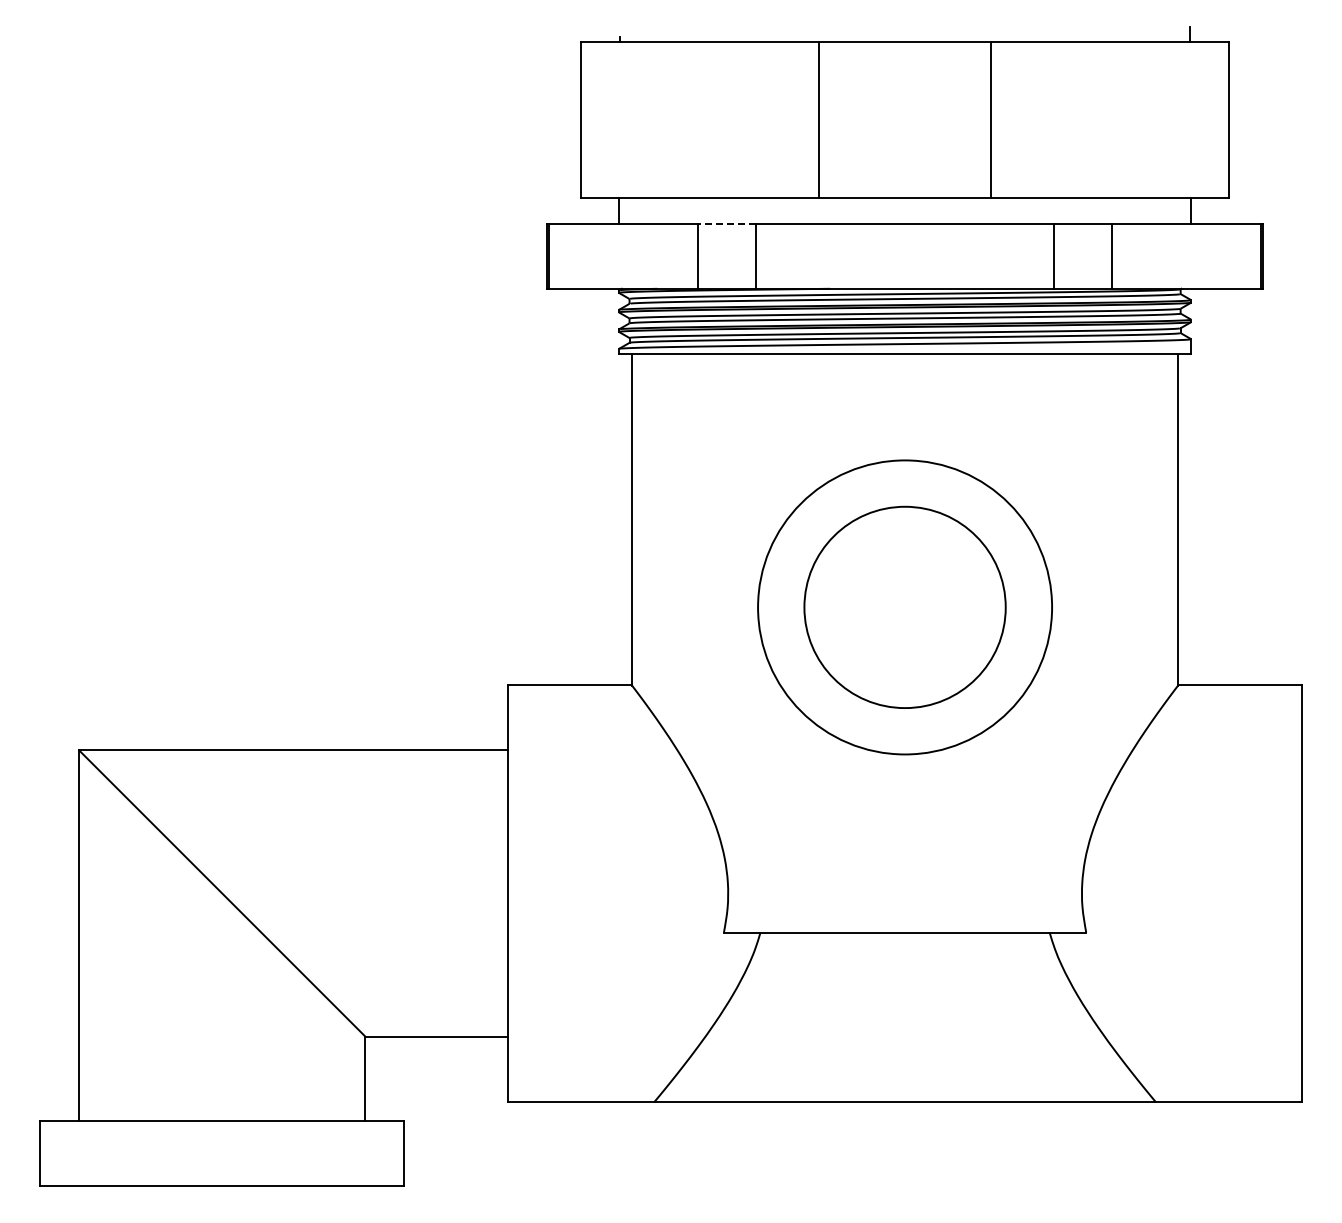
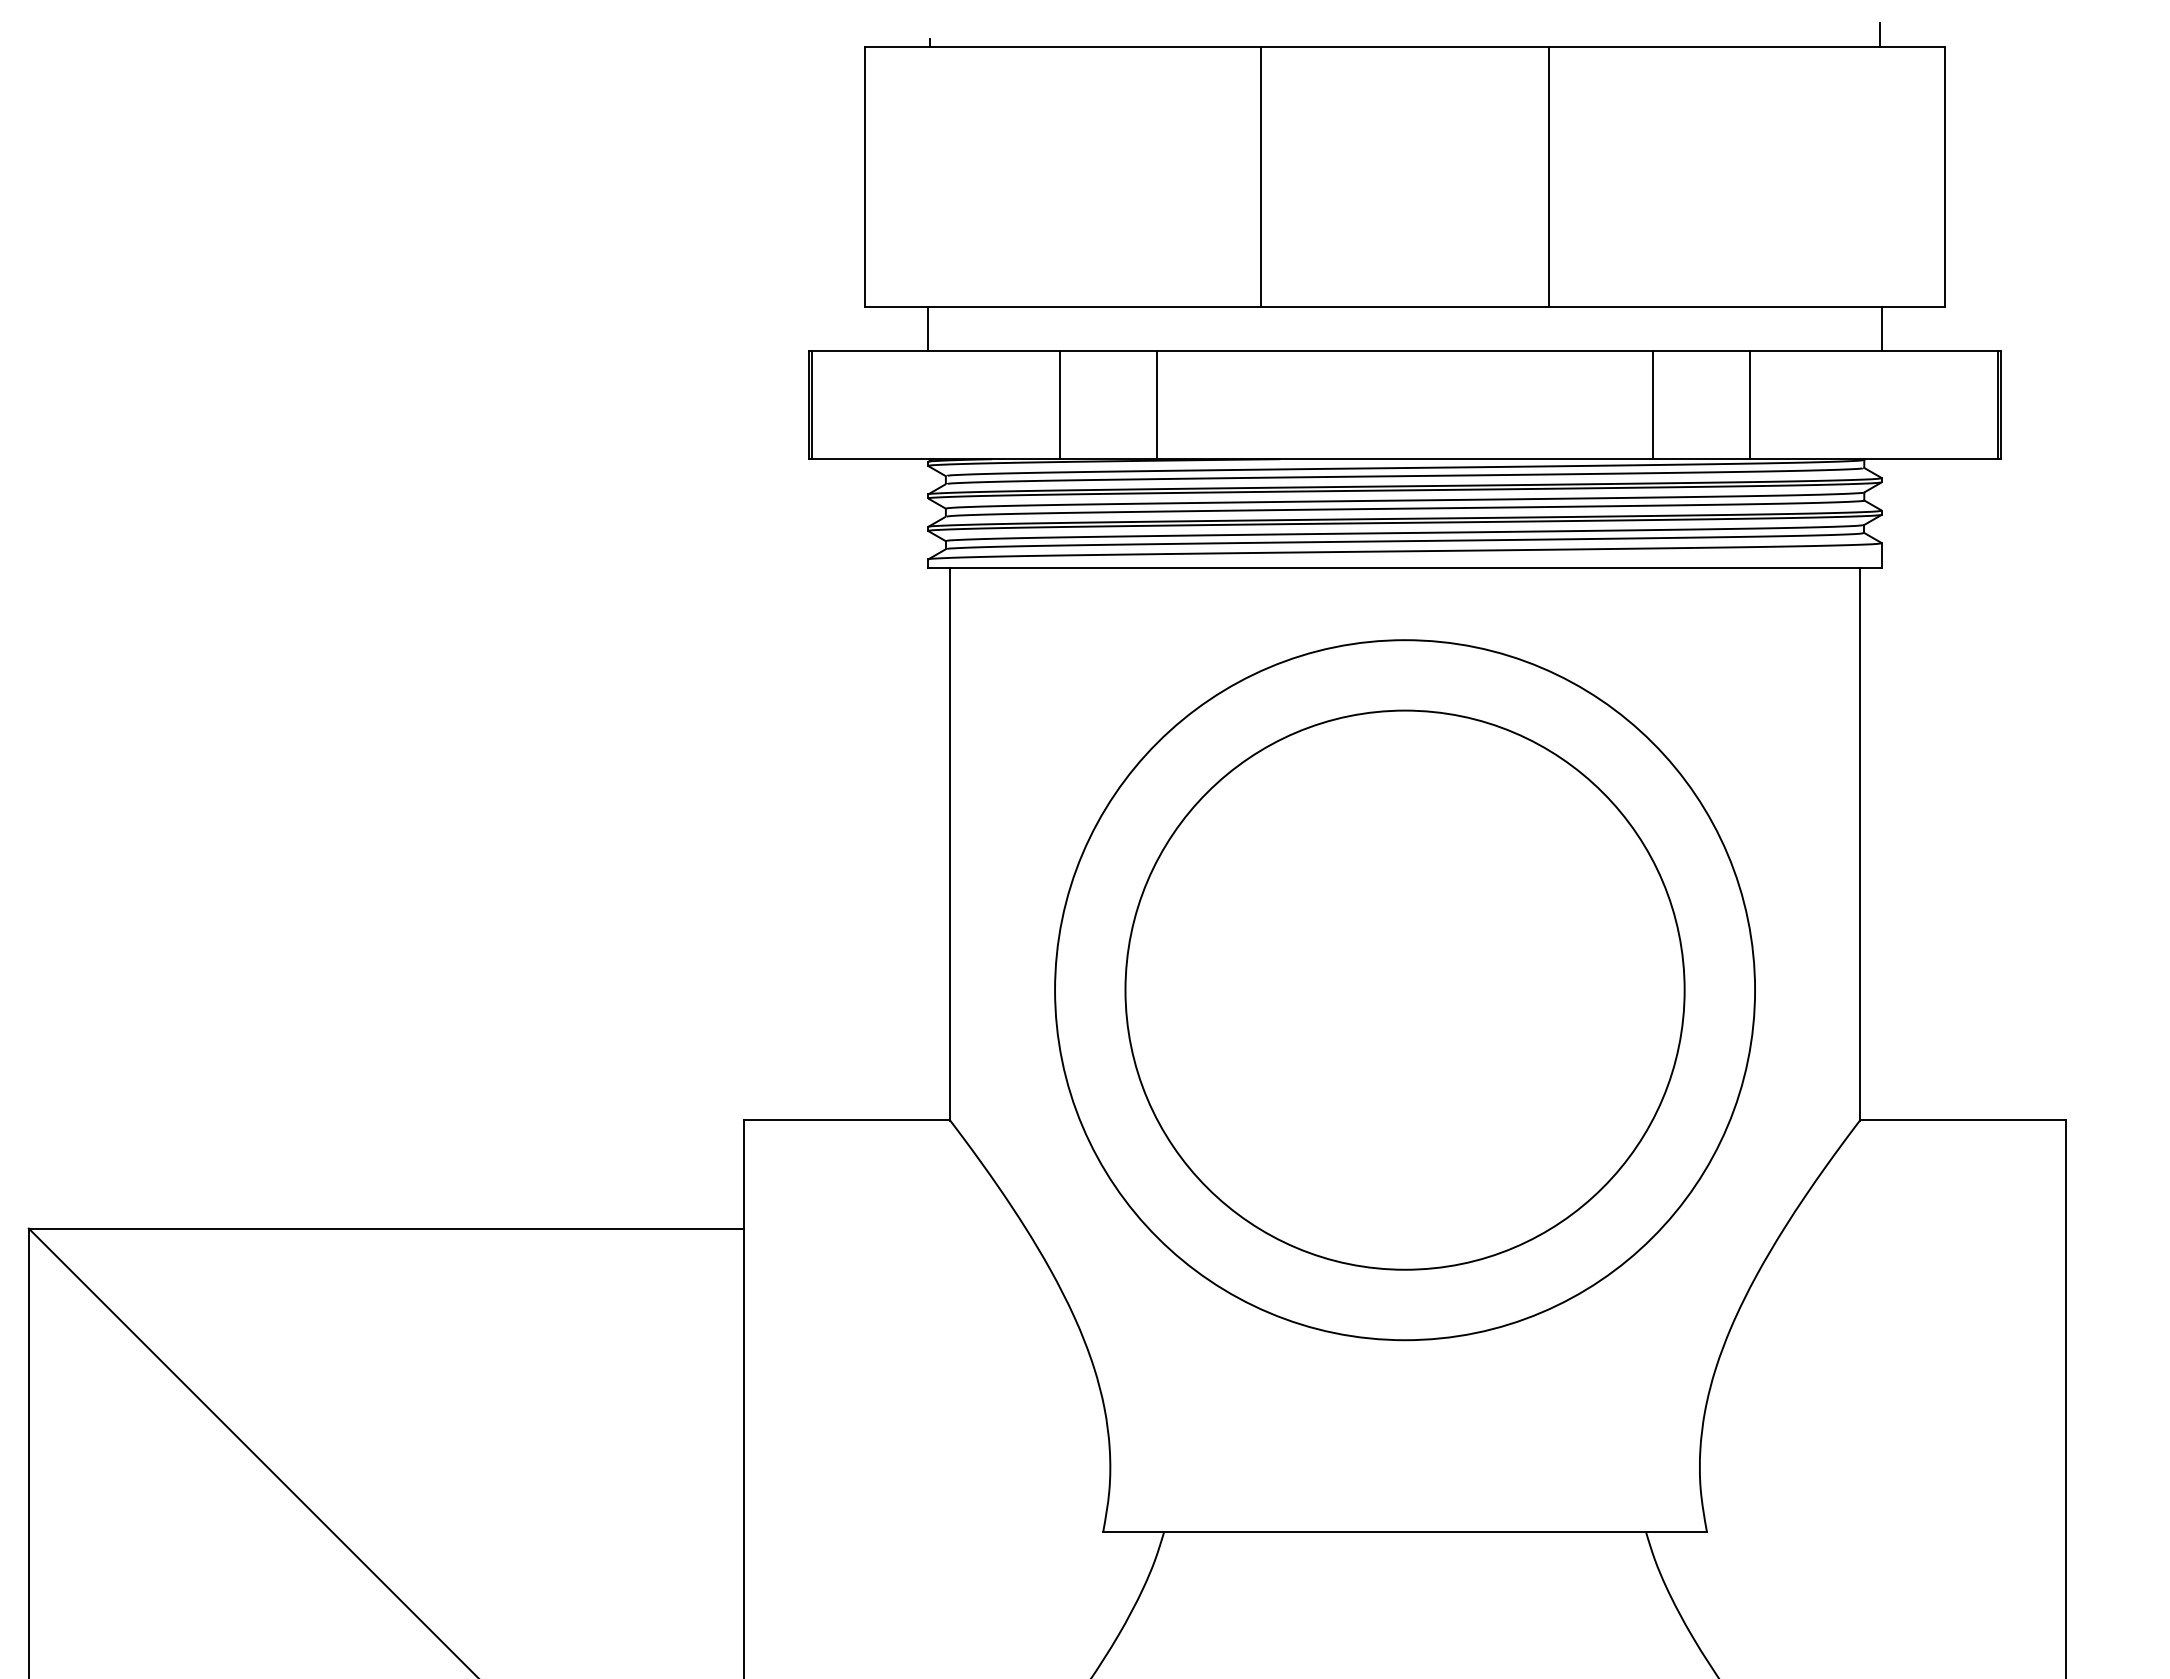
line: (726, 223) -> (1107, 350), dashed -> solid
circle: (904, 607) -> (1404, 990), size x1.67
circle: (905, 607) -> (1405, 990), size x1.43

